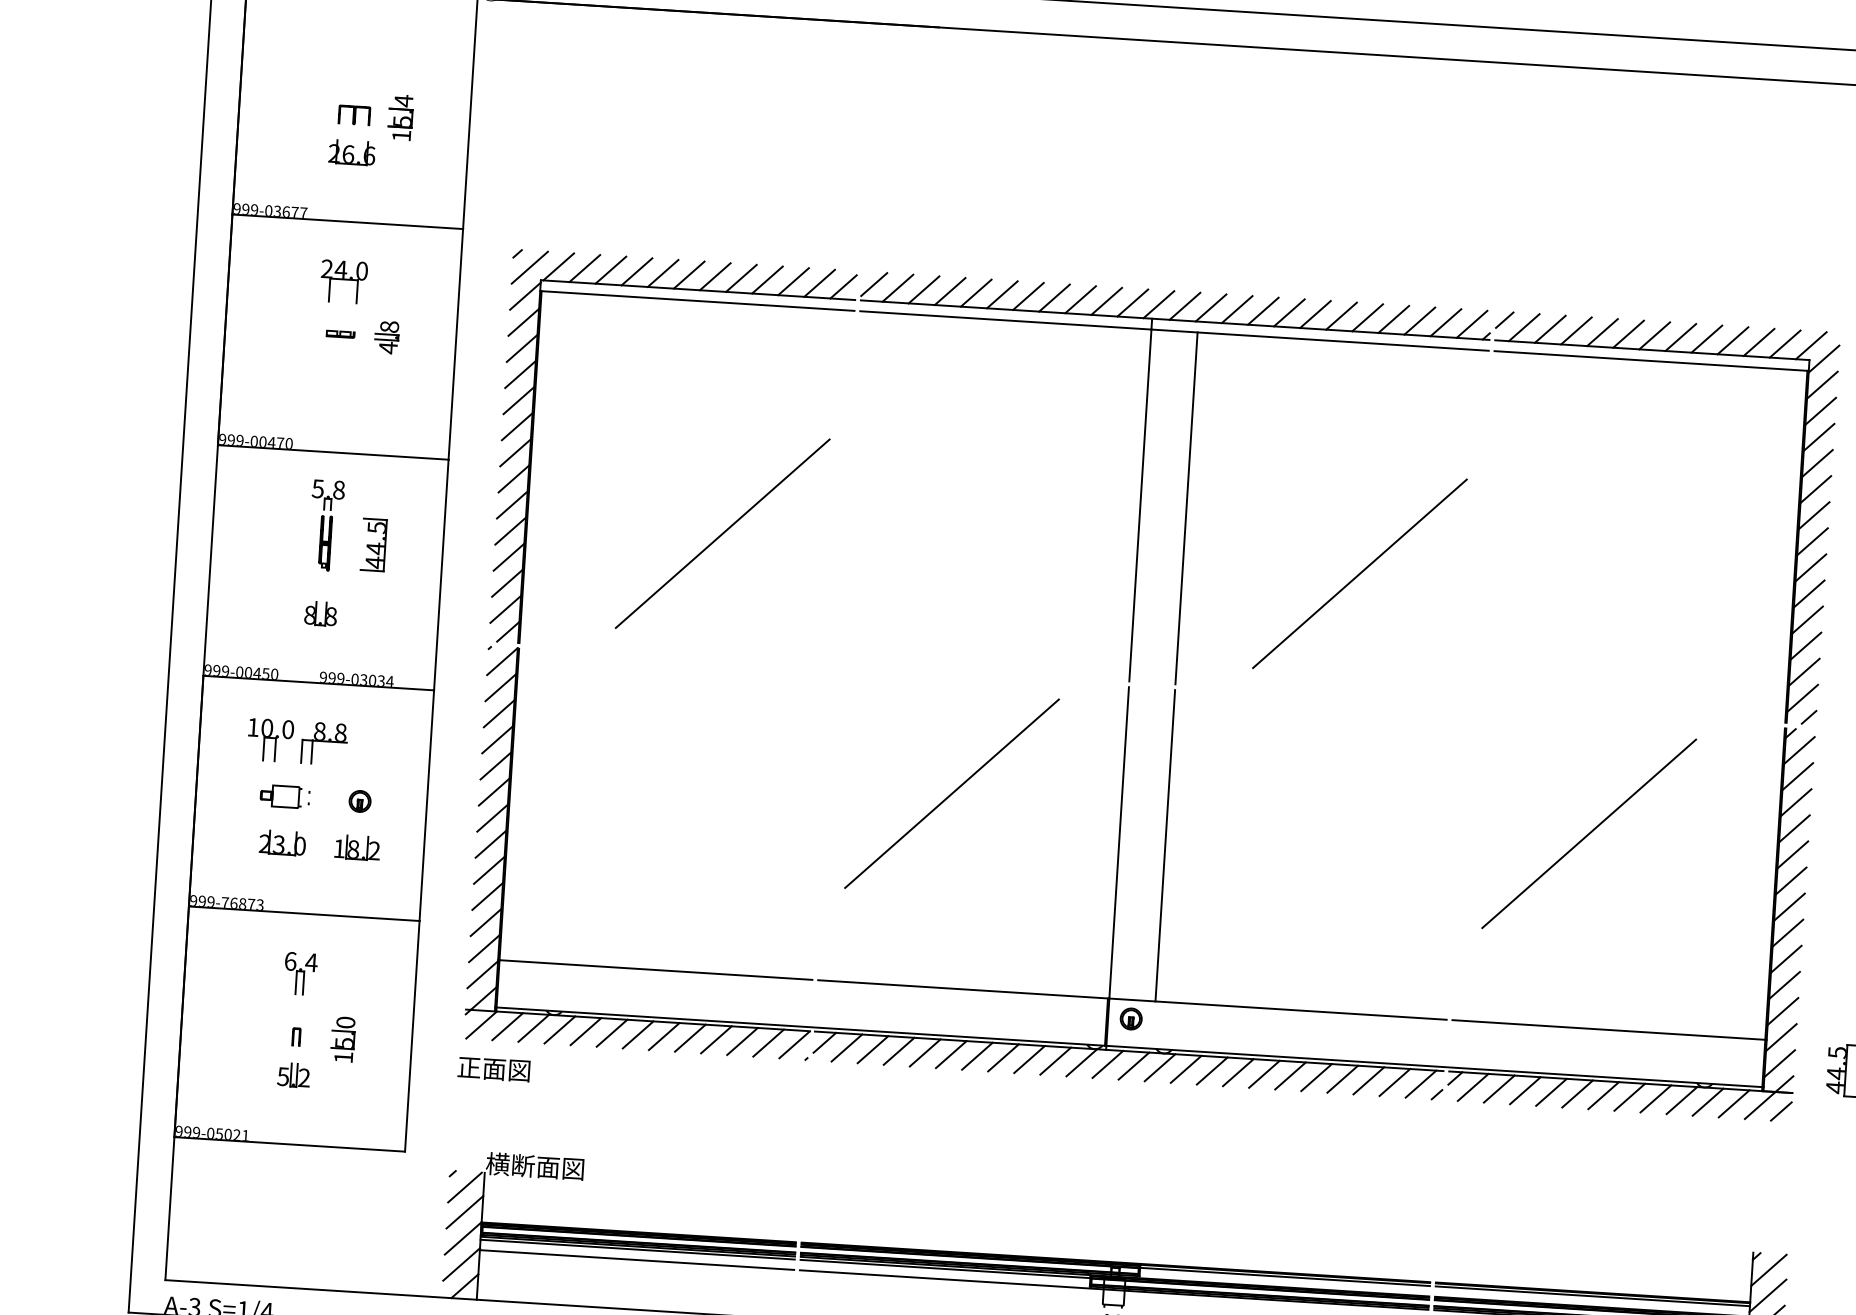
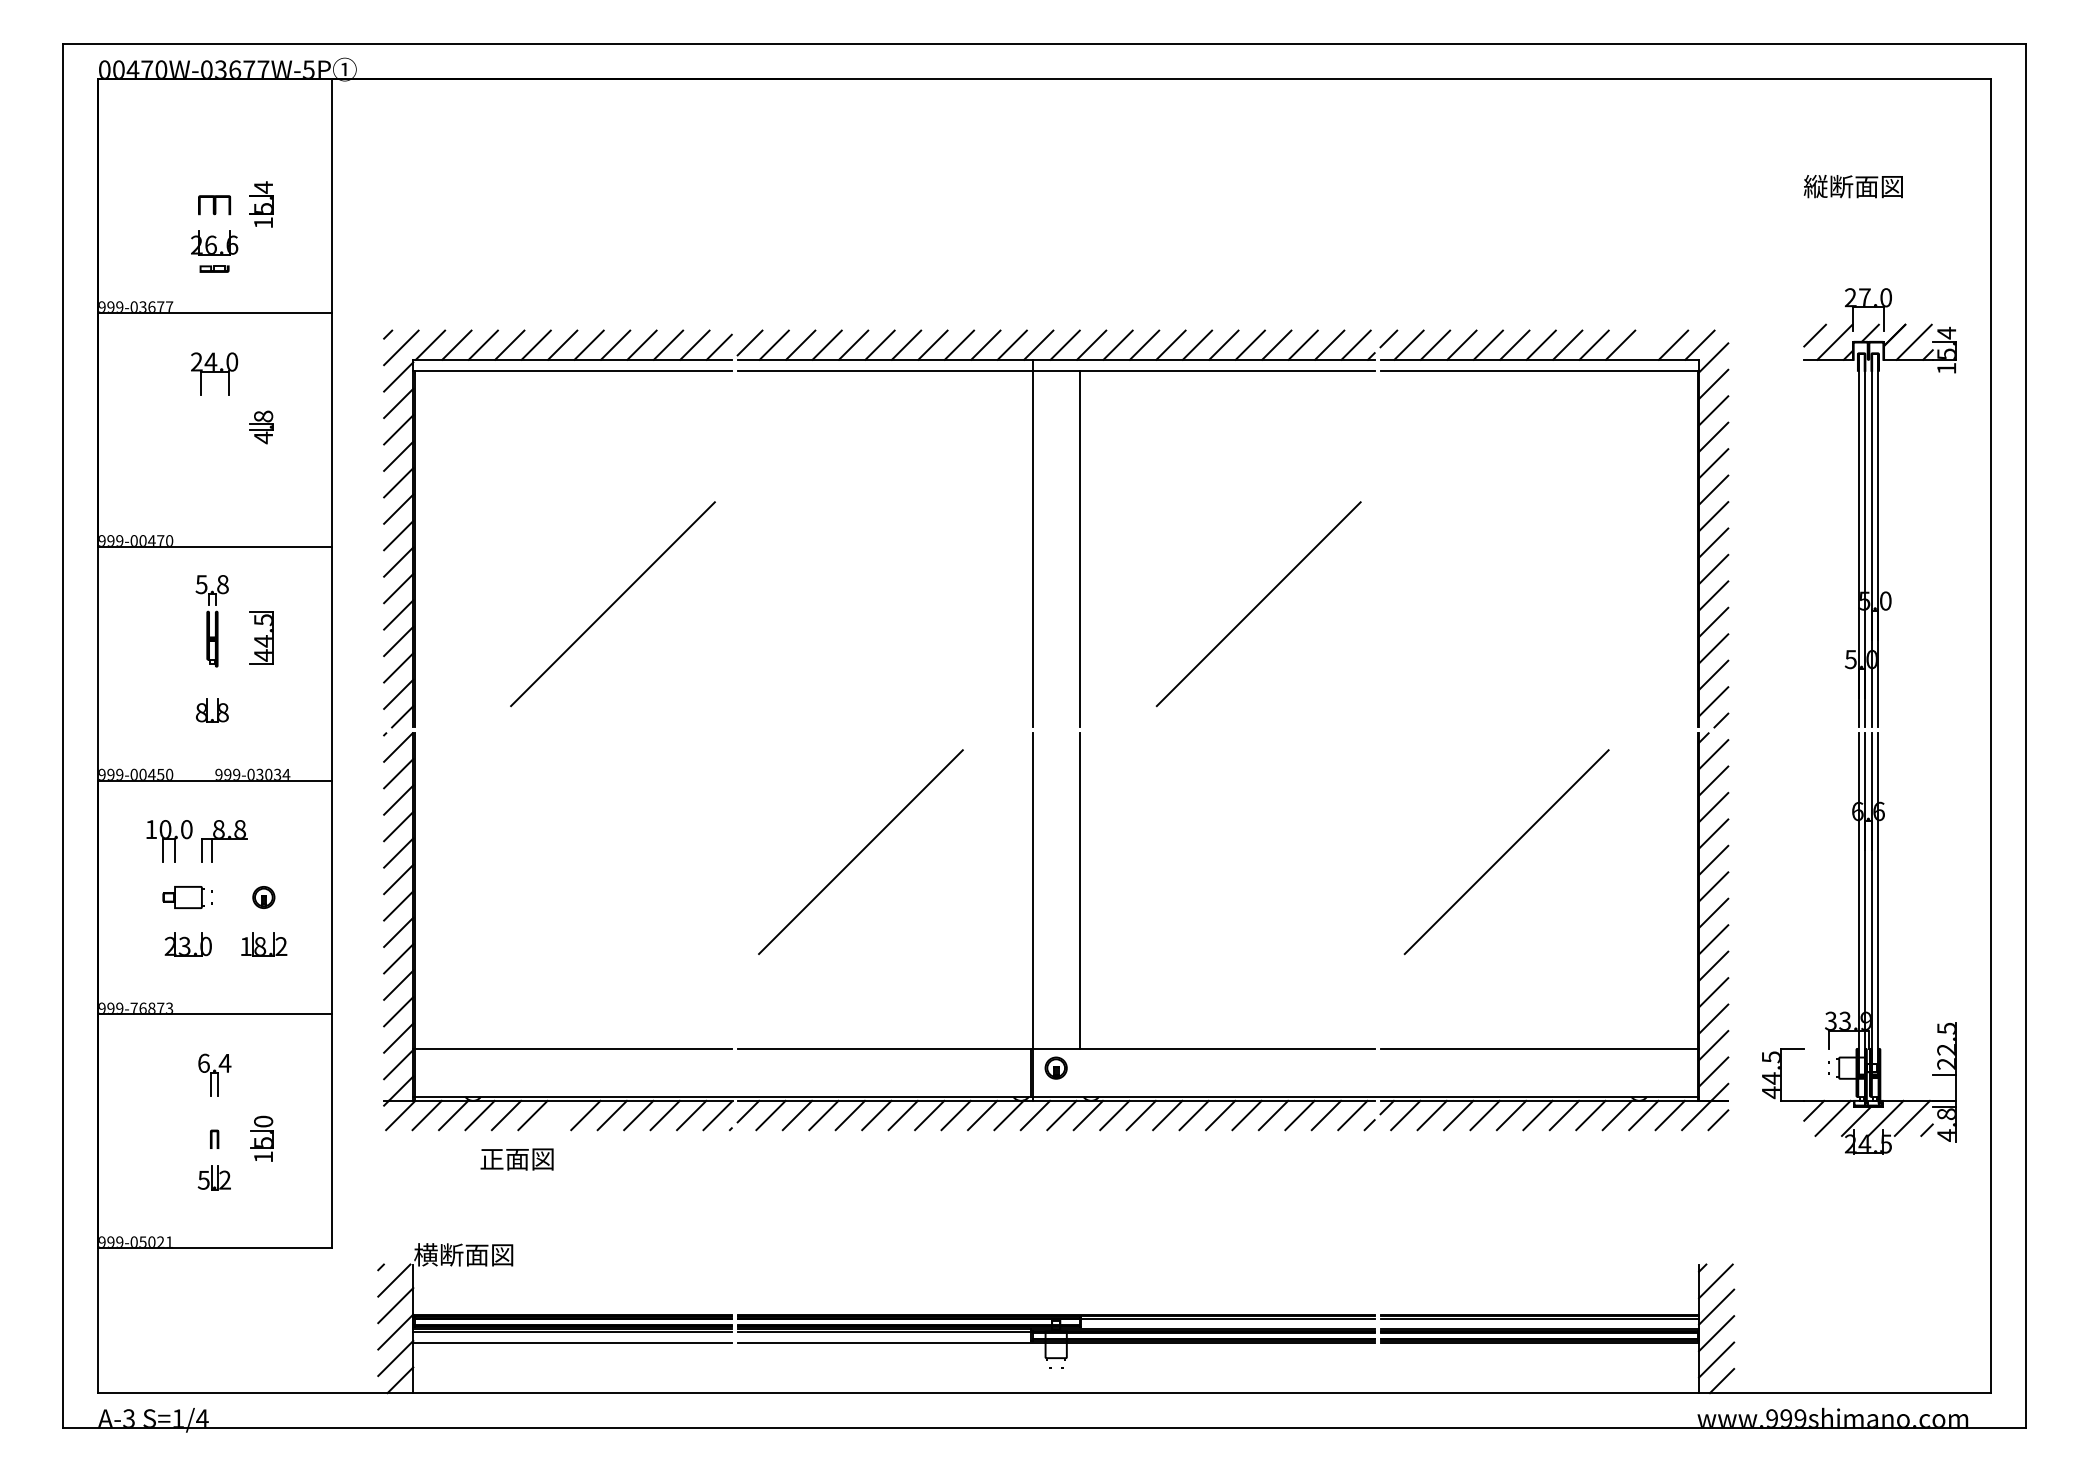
part: (340, 333) -> (214, 268), moved
line: (1758, 341) -> (1646, 344), removed
line: (638, 1034) -> (559, 1115), removed
text: (493, 1069) -> (516, 1159), moved

